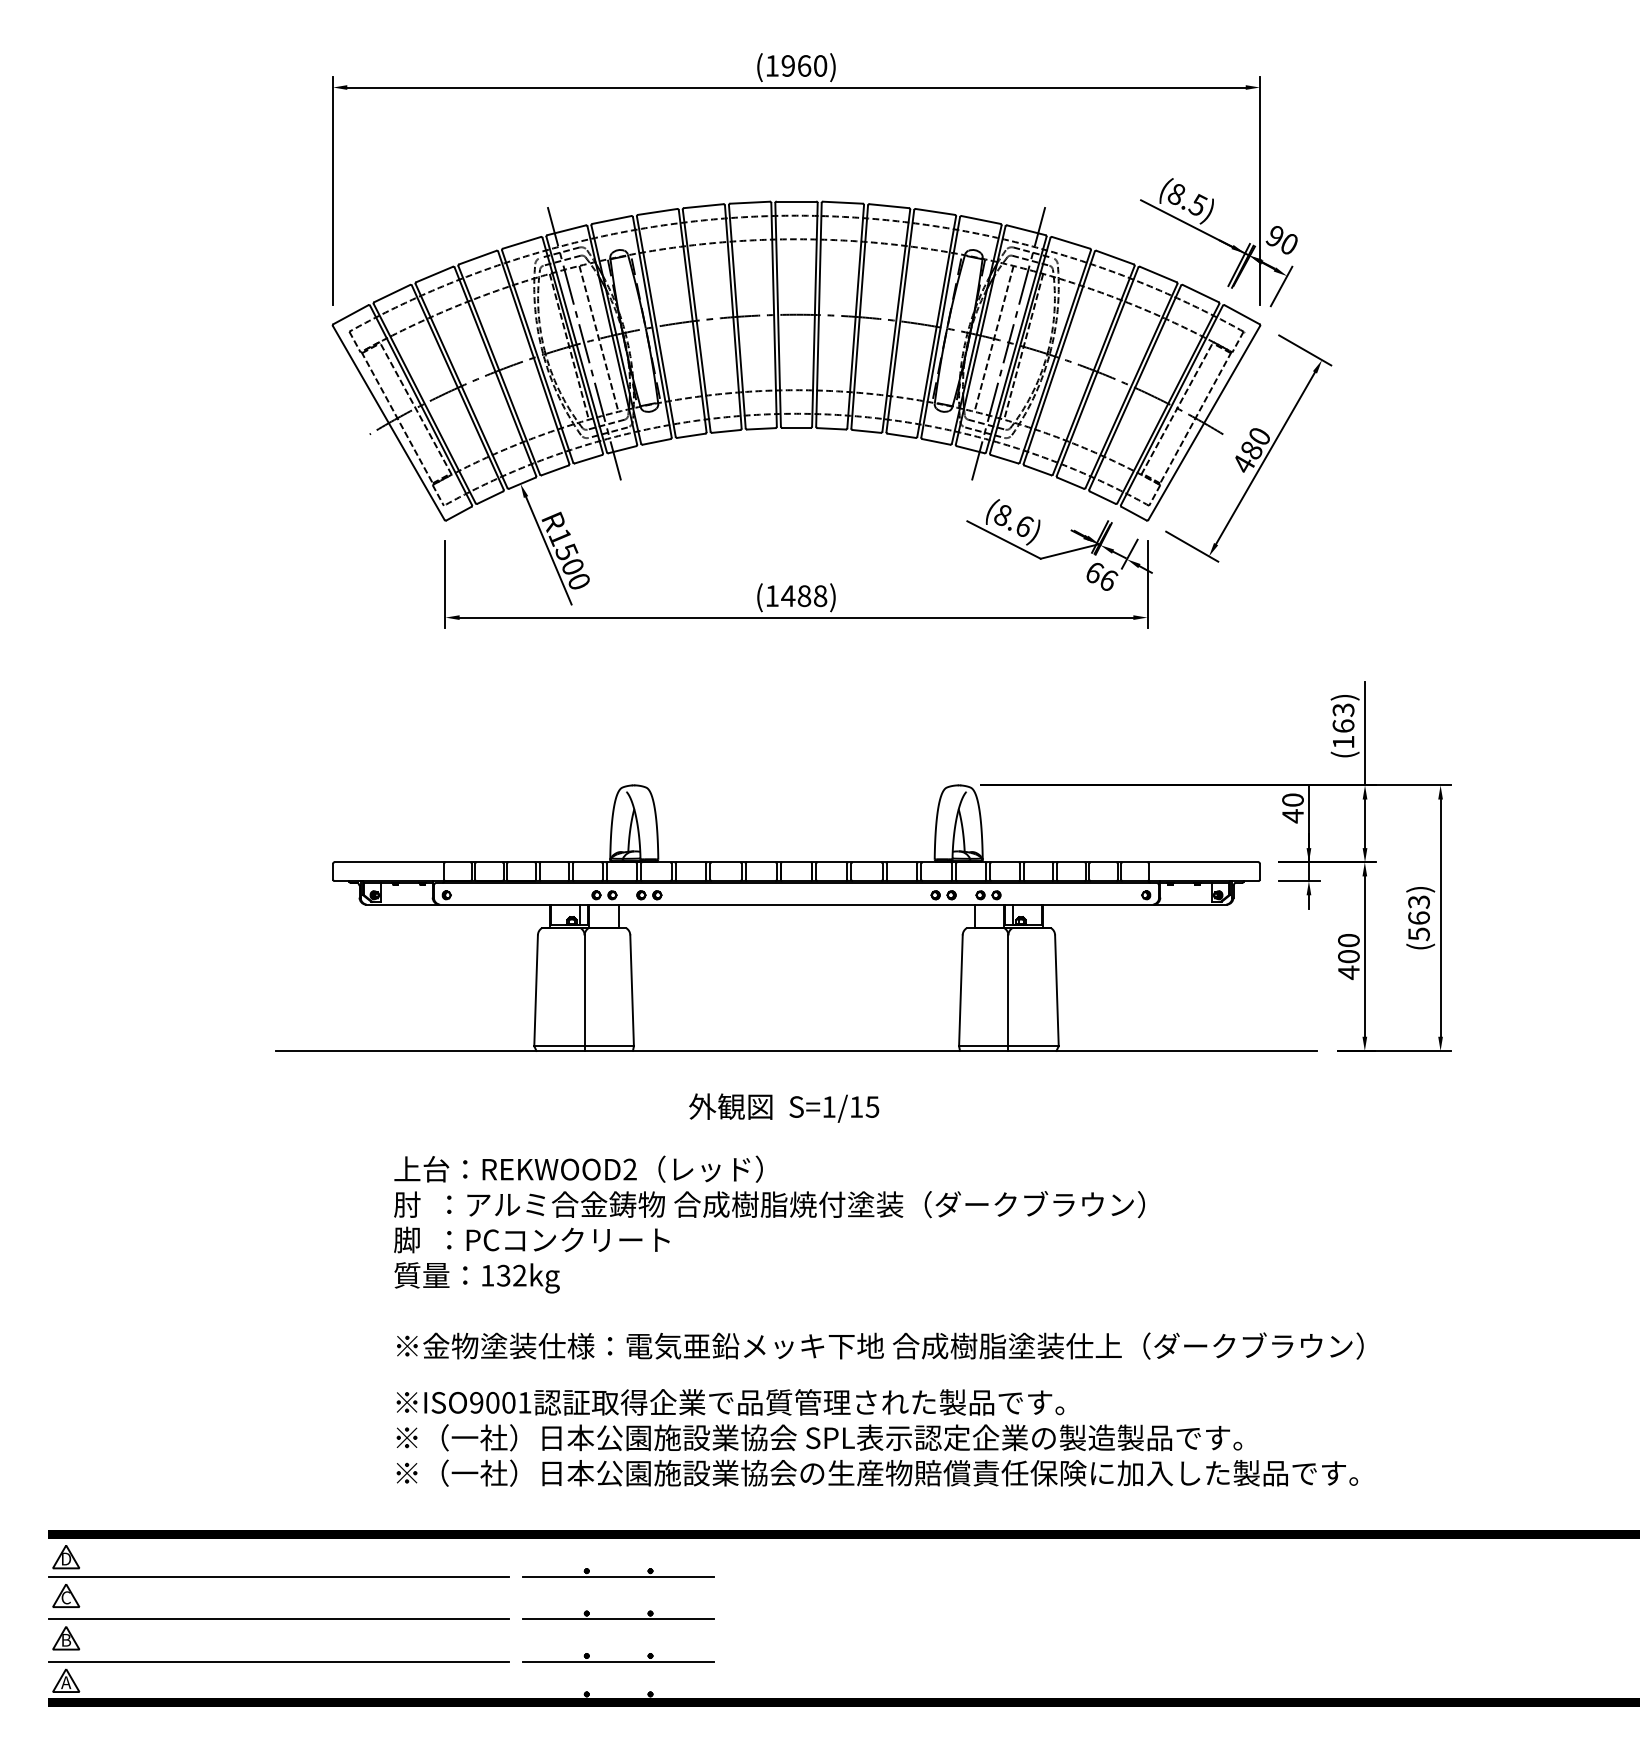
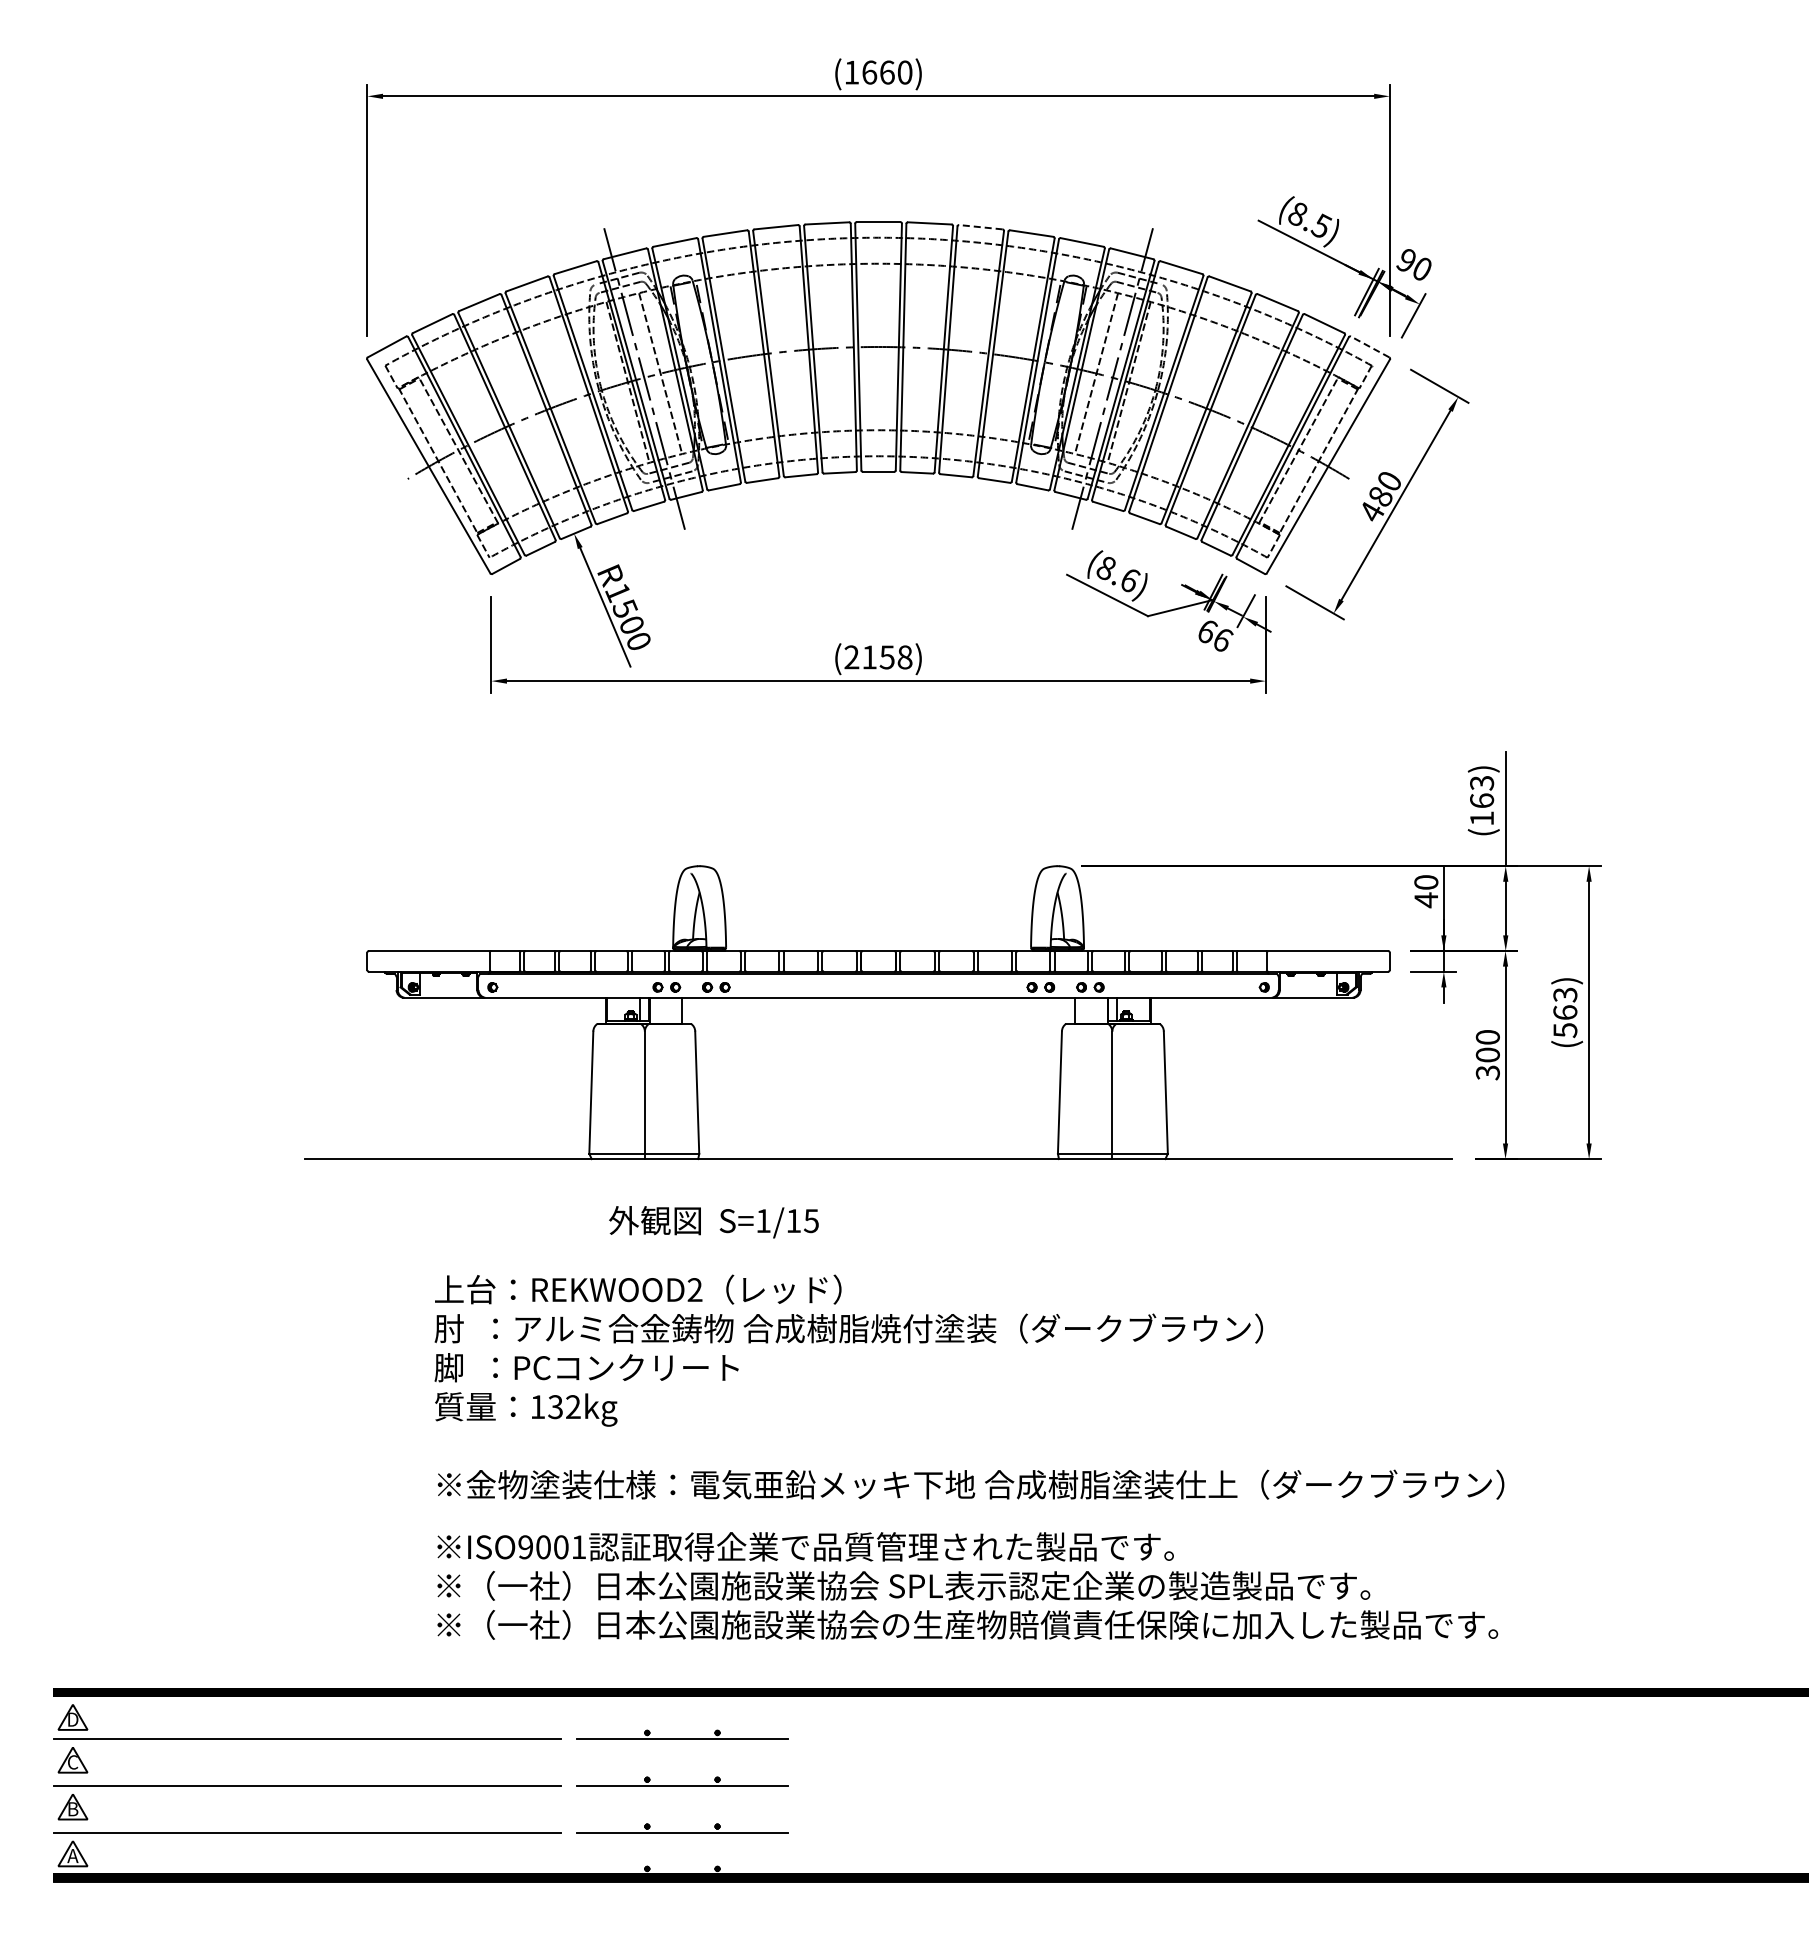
text: (788, 65) -> (869, 72), (1960) -> (1660)
line: (888, 206) -> (980, 227), solid -> dashed
line: (1242, 314) -> (1370, 346), solid -> dashed
text: (788, 596) -> (869, 657), (1488) -> (2158)
text: (1348, 972) -> (1487, 1072), 400 -> 300
text: (783, 1108) -> (713, 1222), moved

